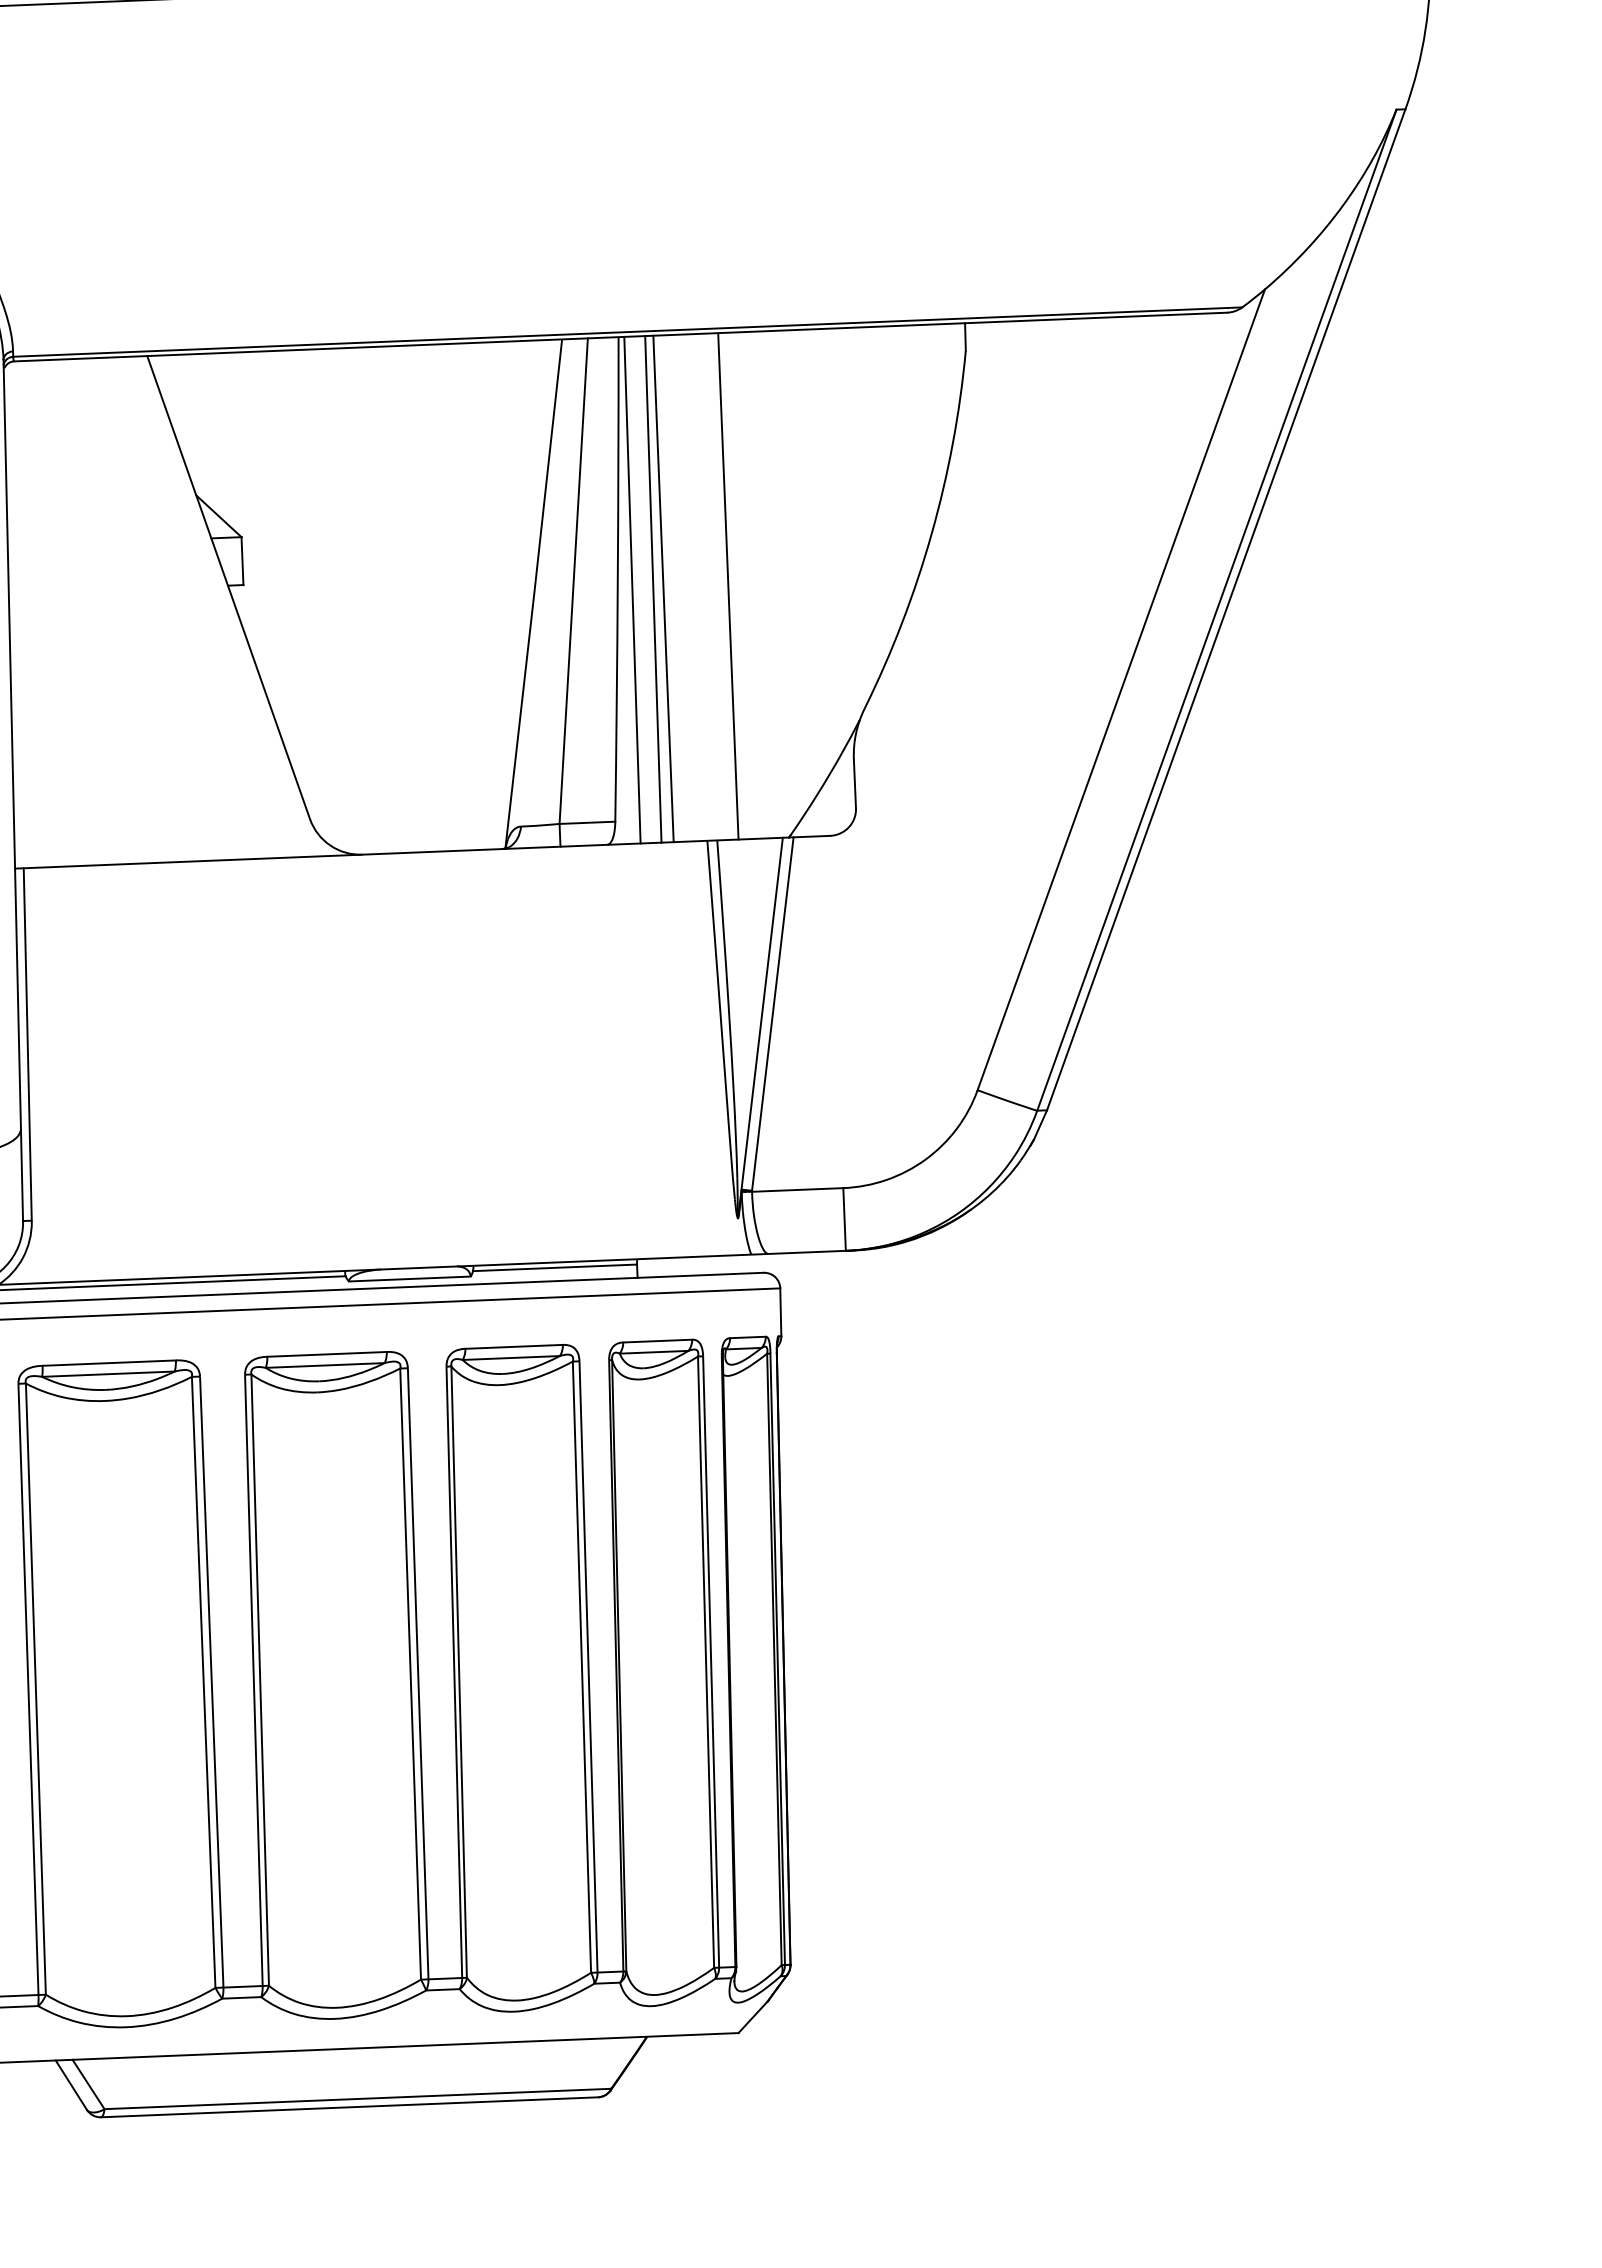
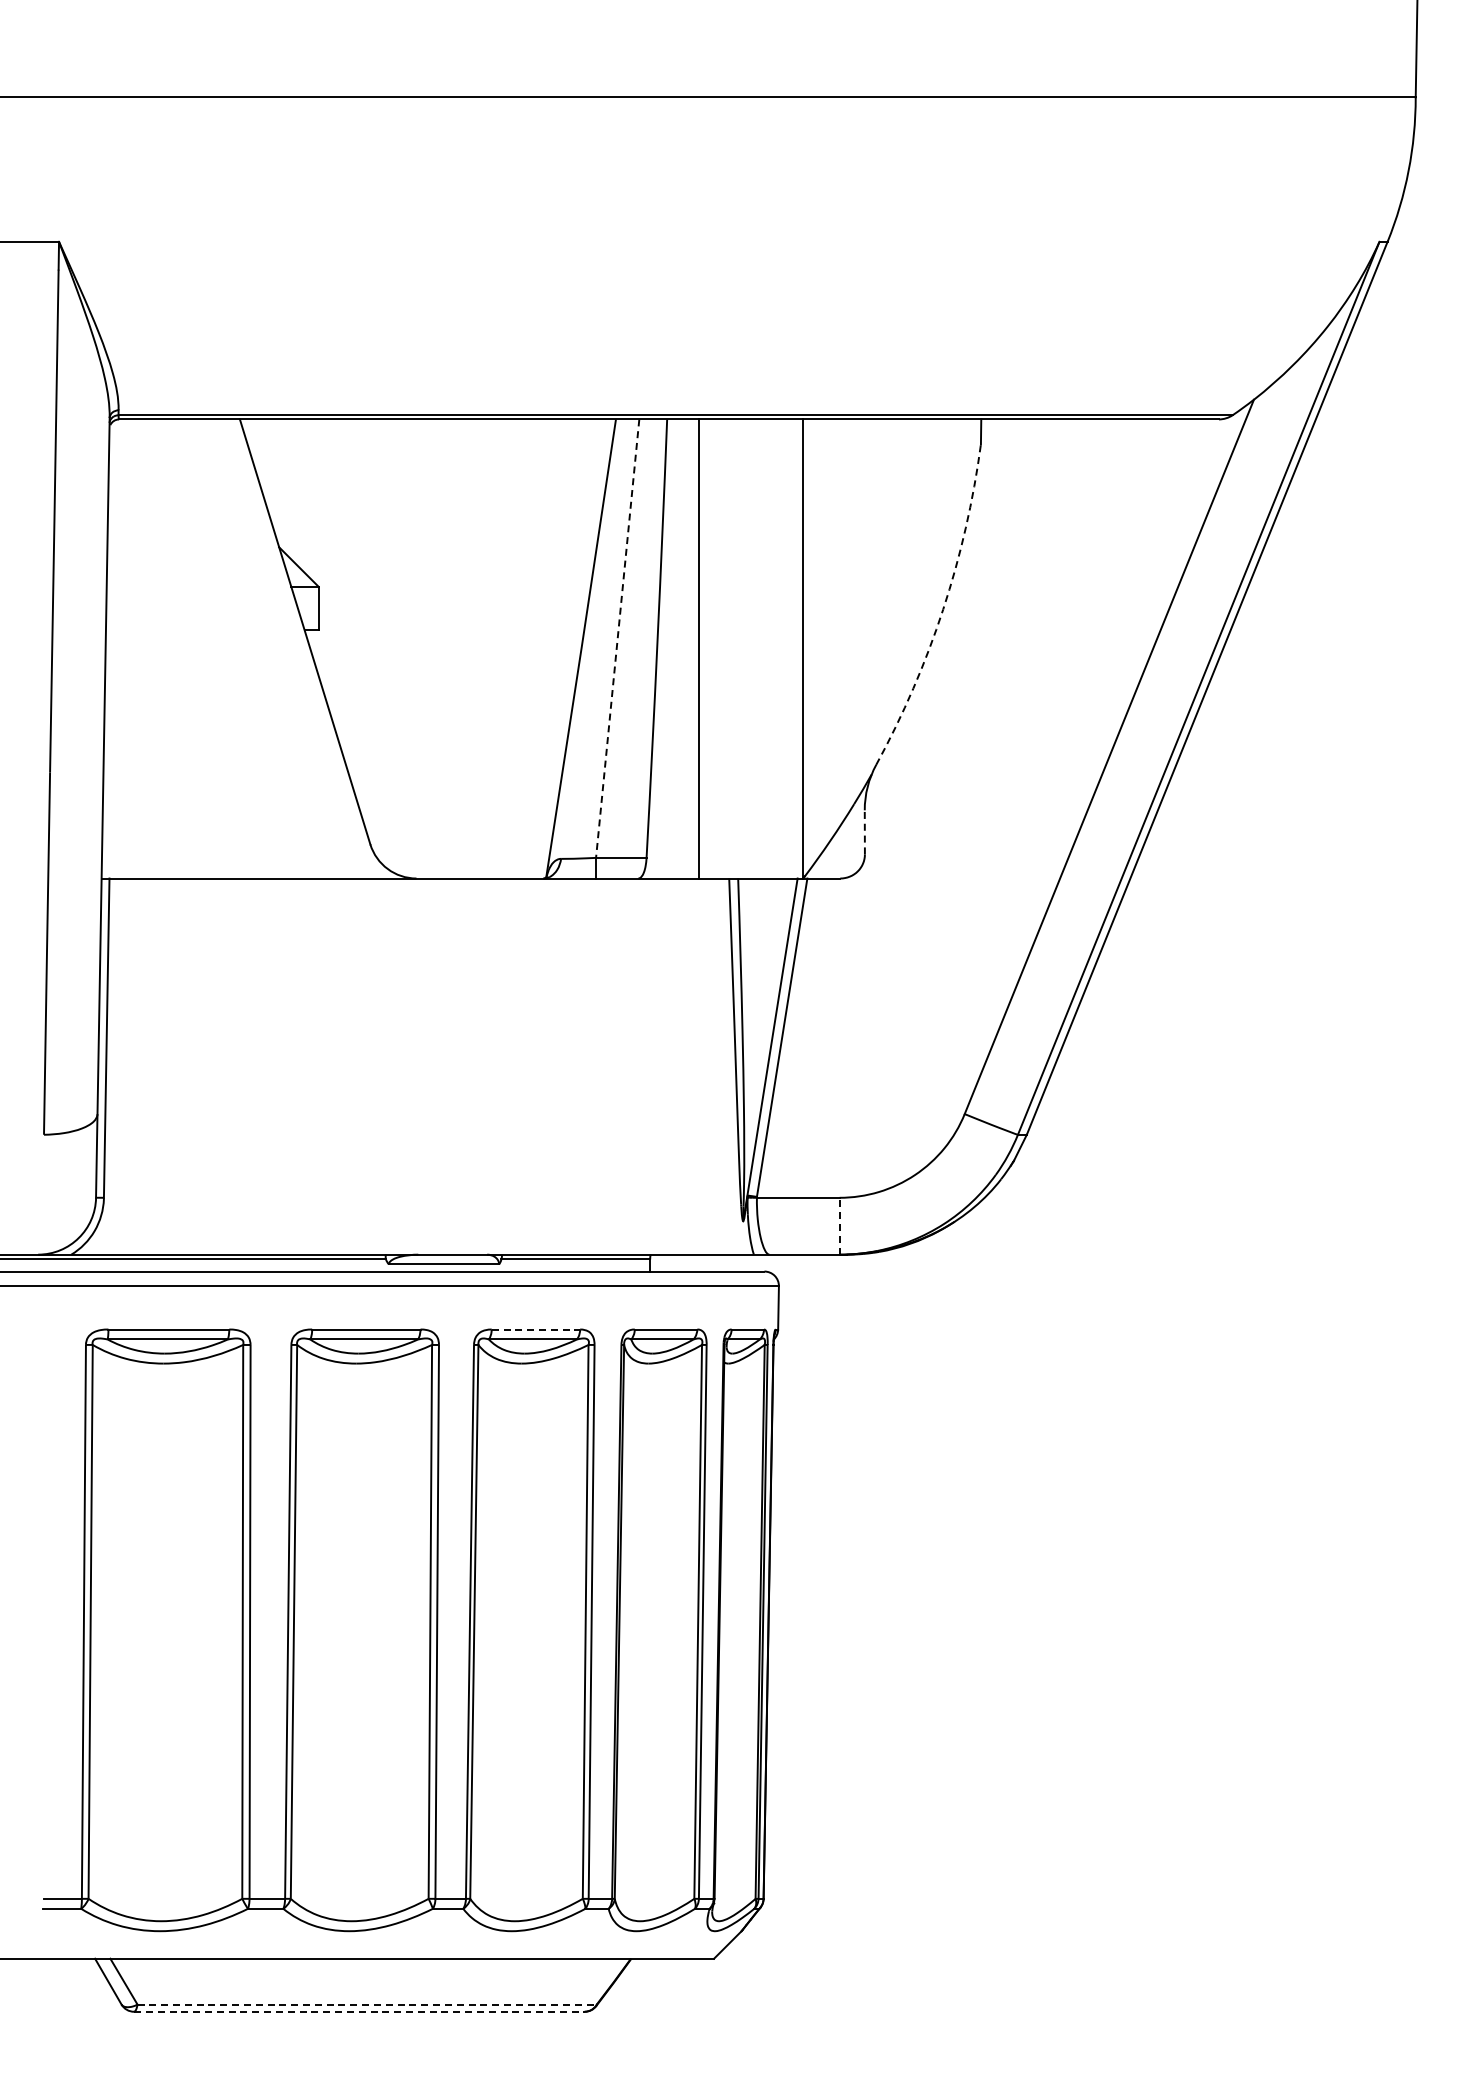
arc: (931, 534) -> (943, 609), solid -> dashed
line: (573, 582) -> (617, 639), solid -> dashed
line: (728, 585) -> (803, 648), moved
line: (653, 588) -> (689, 648), removed
line: (632, 589) -> (670, 648), removed
line: (854, 782) -> (864, 831), solid -> dashed
line: (844, 1218) -> (839, 1225), solid -> dashed
line: (514, 1346) -> (536, 1329), solid -> dashed
line: (358, 2098) -> (367, 2004), solid -> dashed
line: (349, 2106) -> (359, 2011), solid -> dashed

